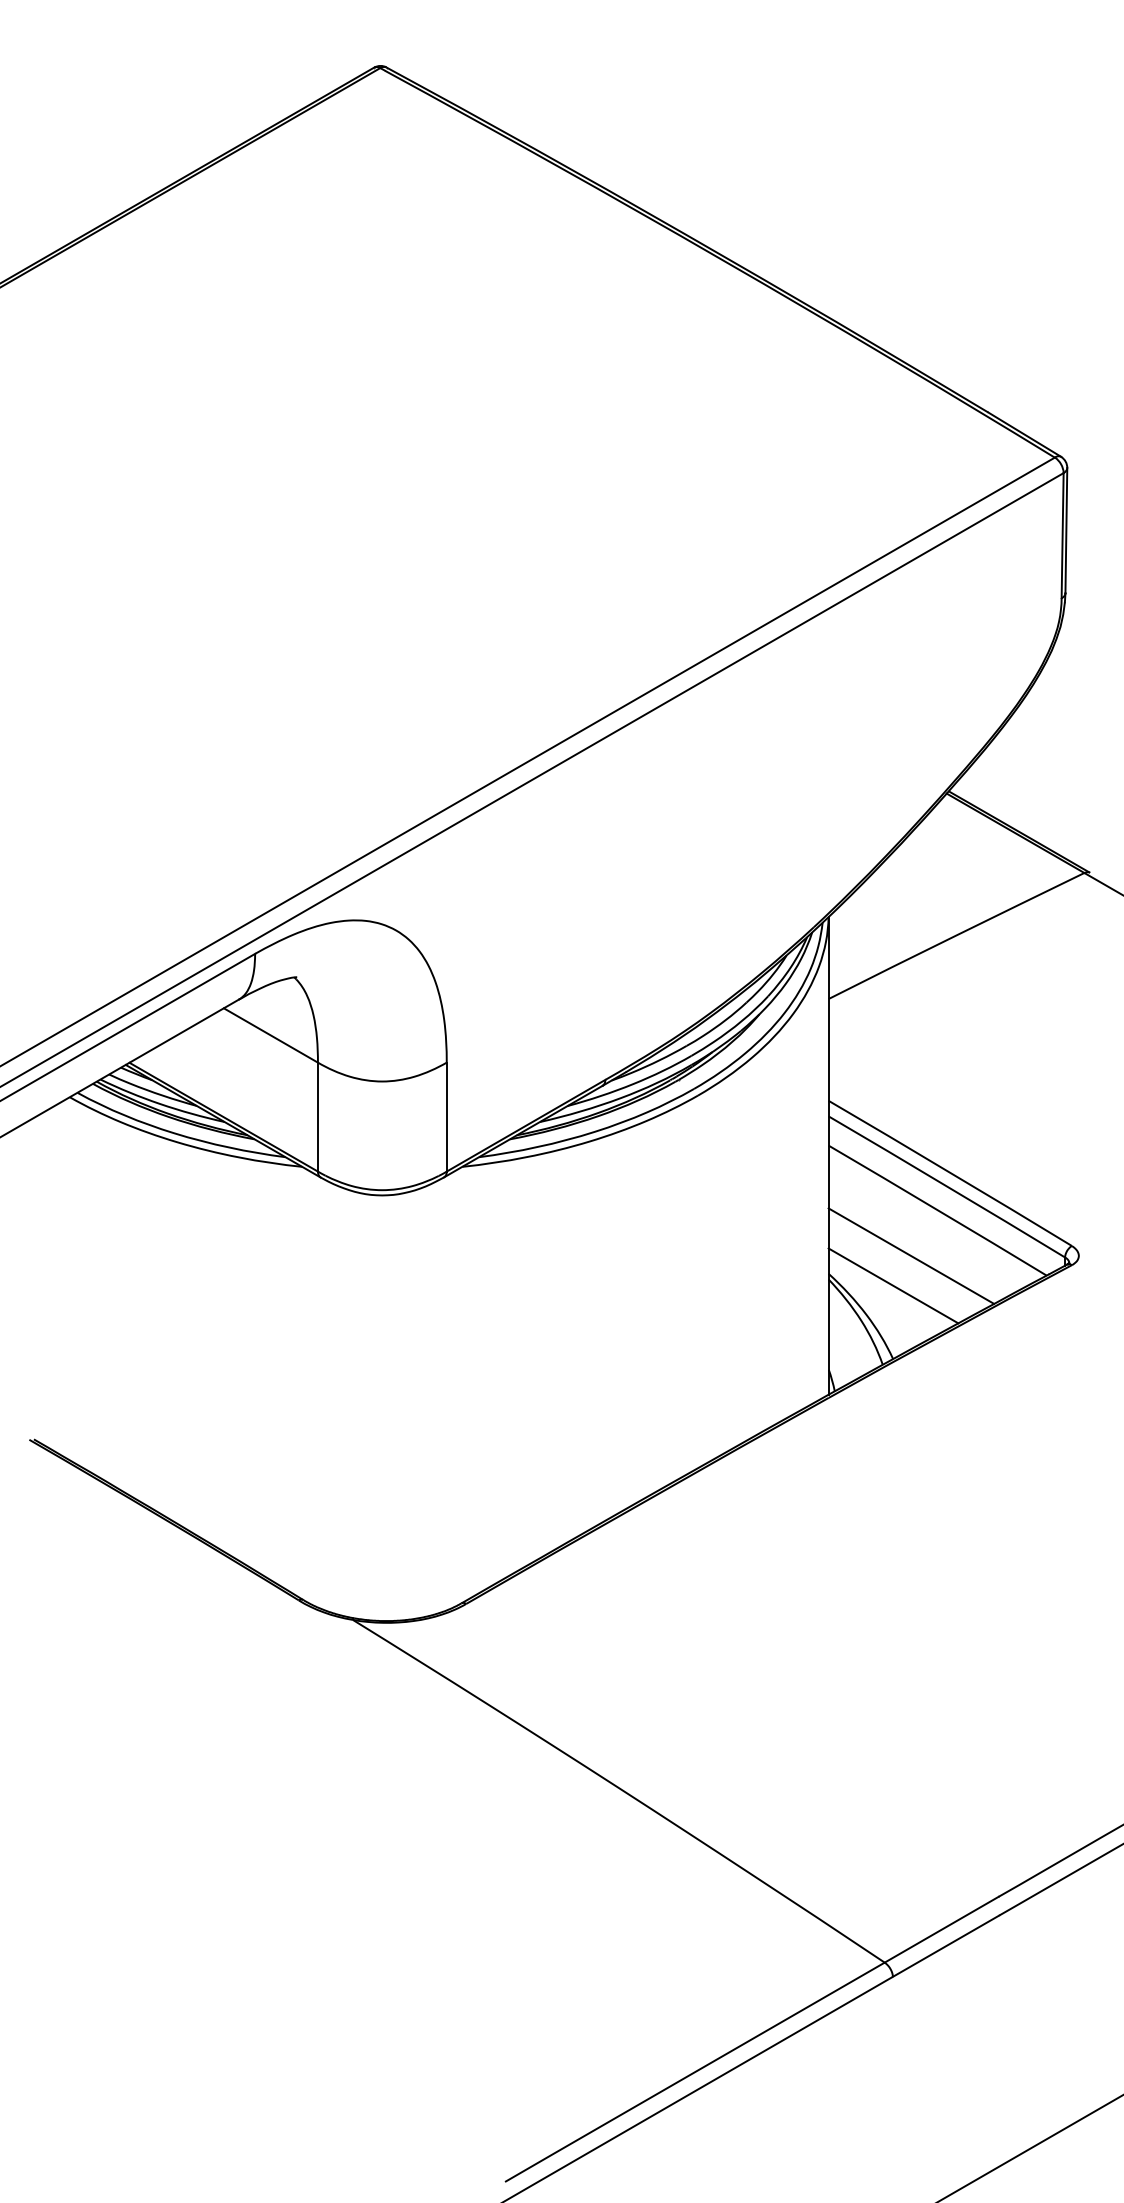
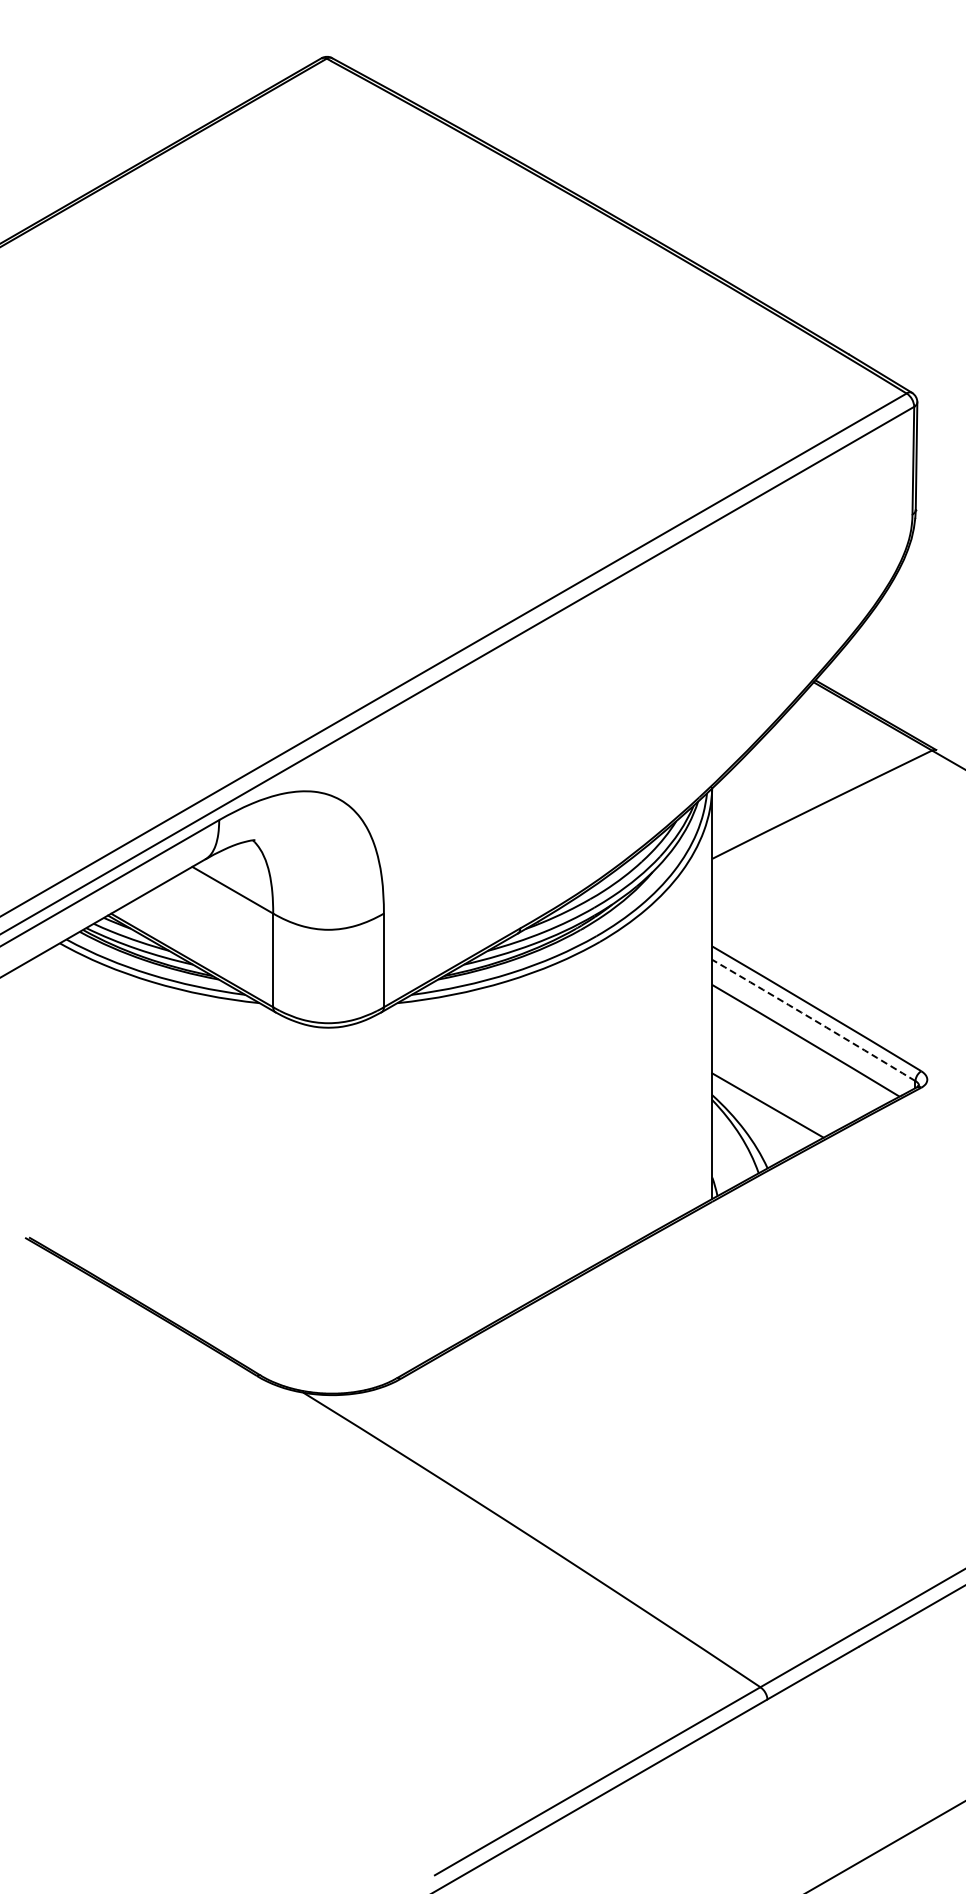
arc: (947, 1187) -> (814, 1020), solid -> dashed
line: (911, 1255) -> (783, 1079), removed

